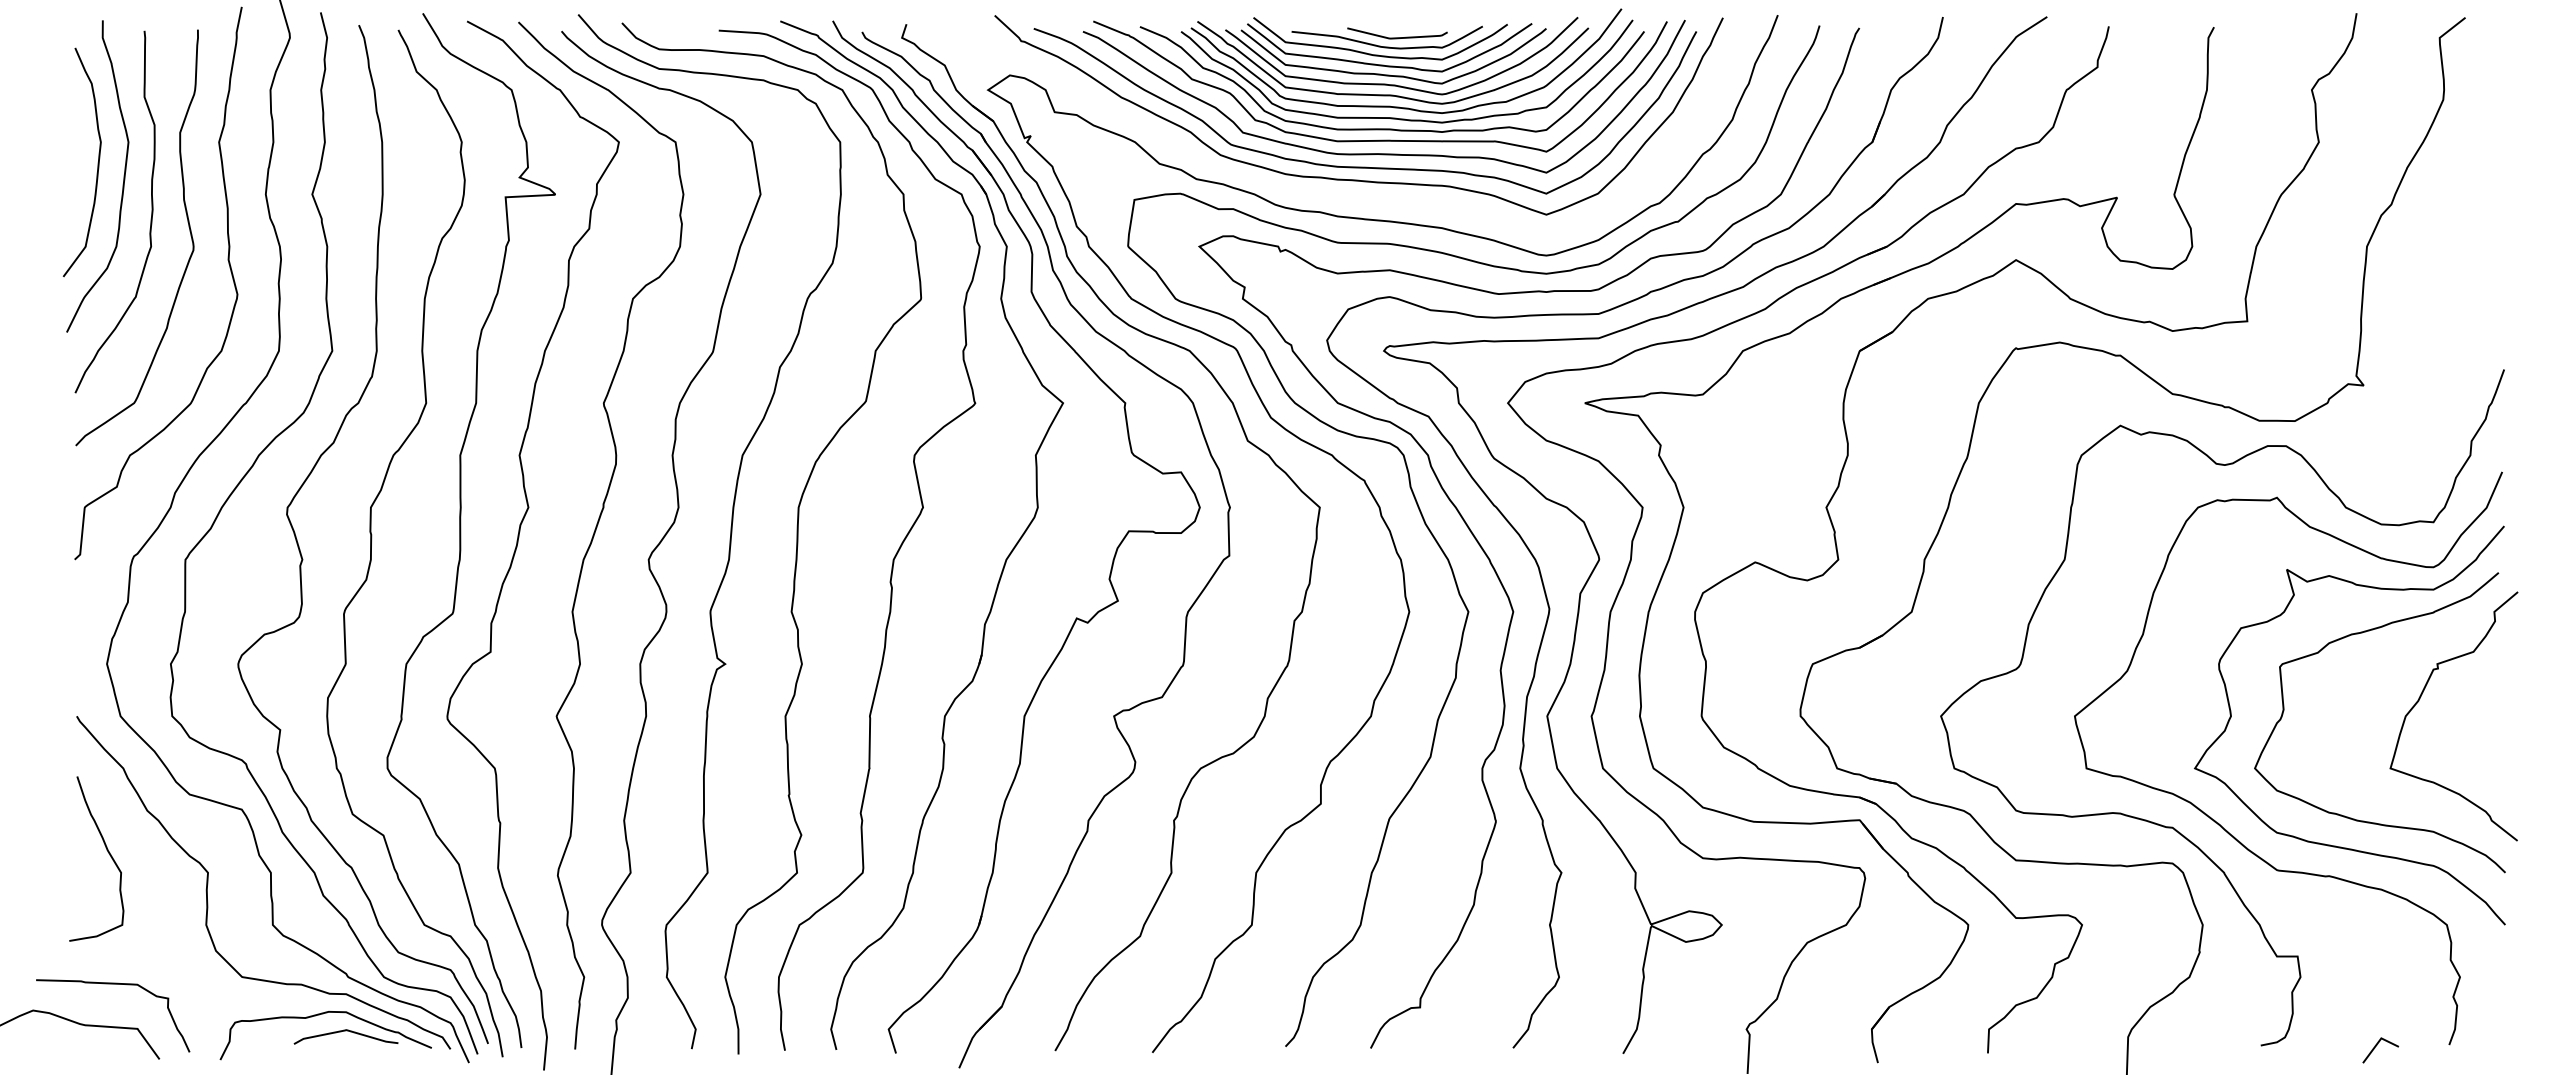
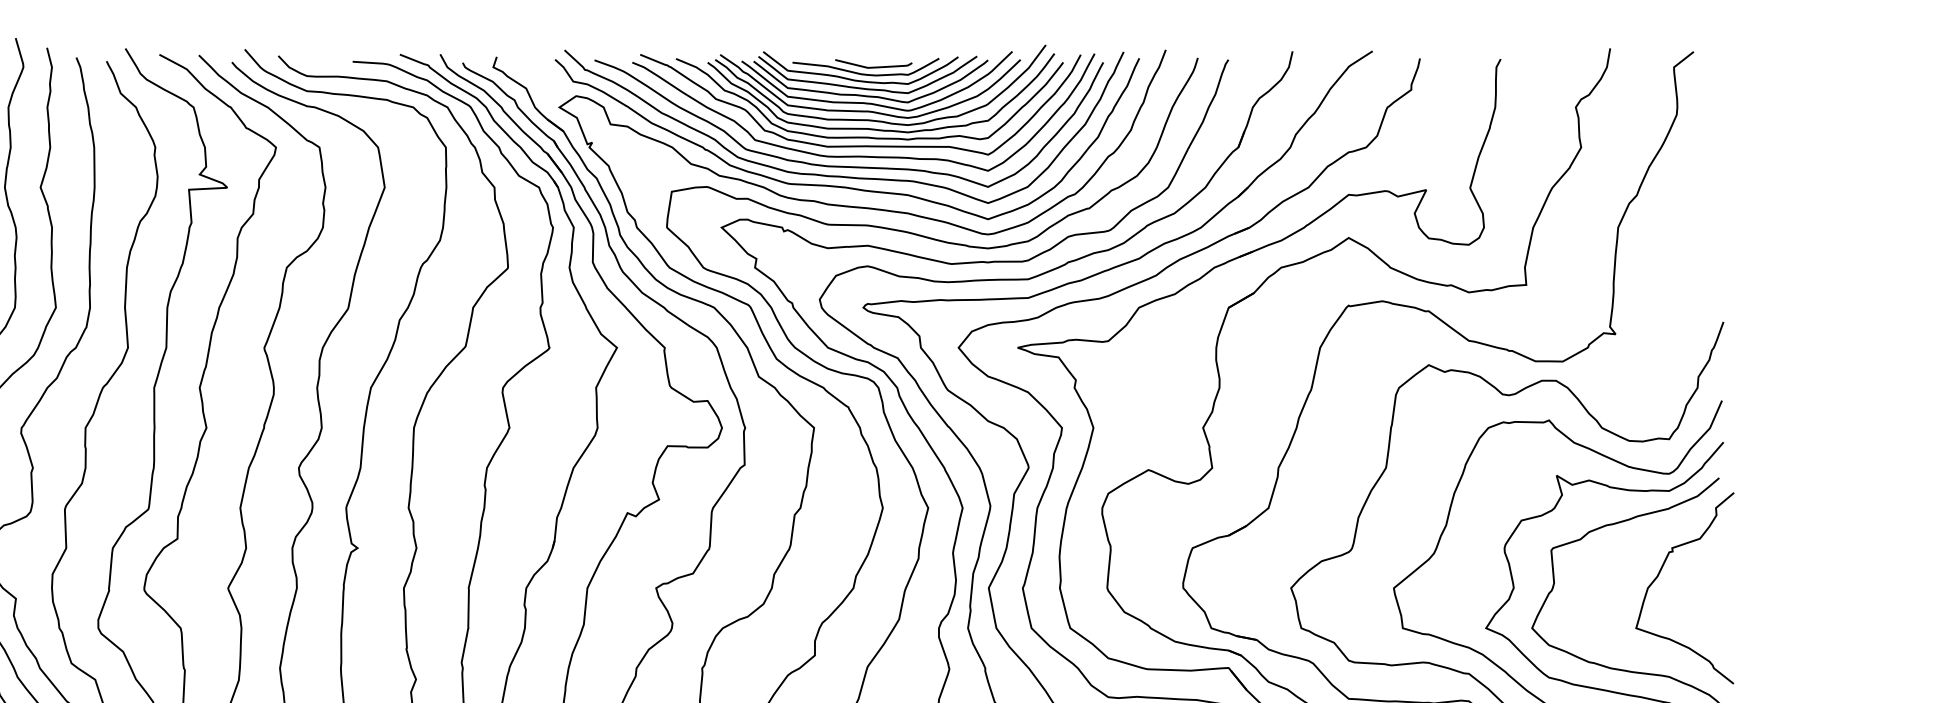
curve: (1354, 192) -> (840, 186), added

